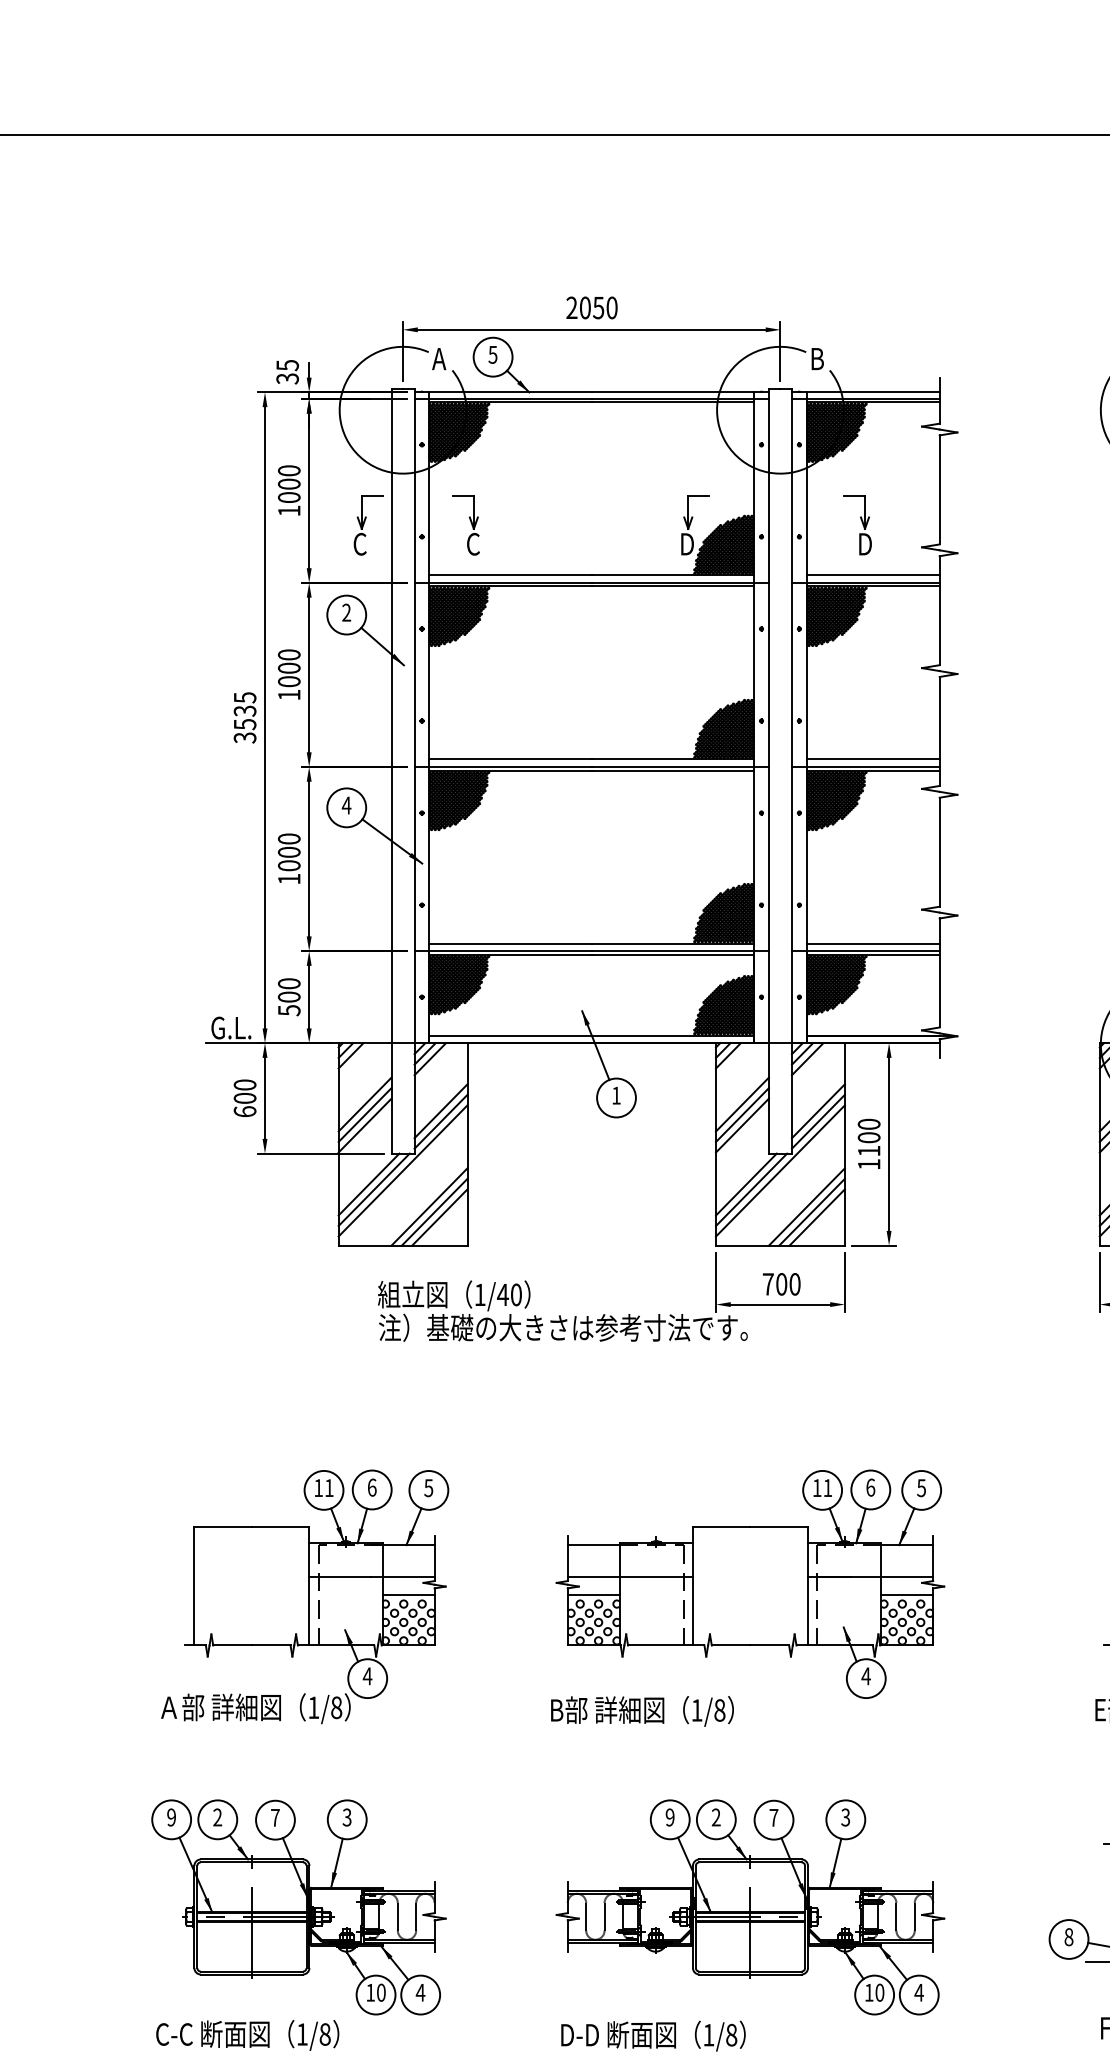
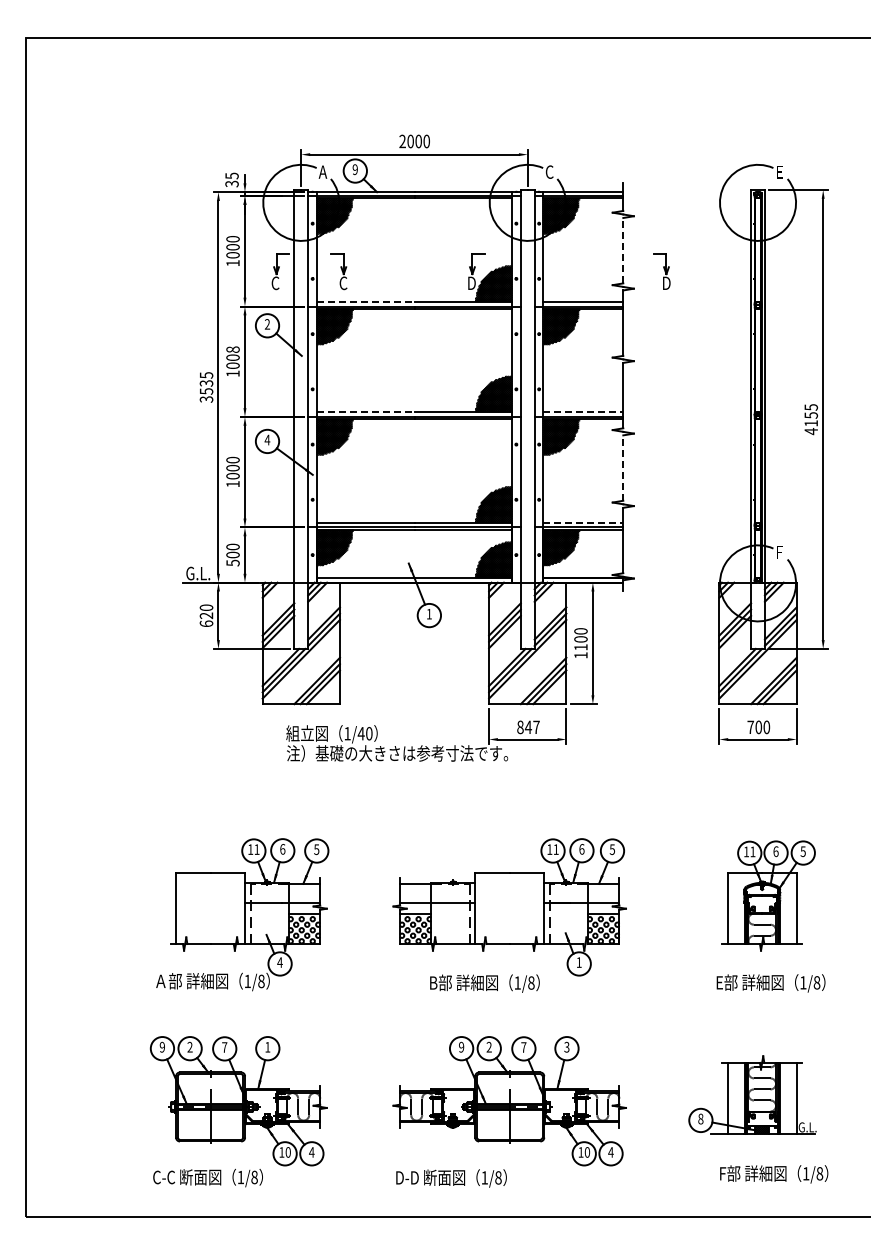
text: (598, 307) -> (418, 141), 2050 -> 2000
text: (491, 354) -> (354, 169), 5 -> 9
text: (816, 357) -> (549, 171), B -> C
line: (940, 489) -> (623, 250), solid -> dashed
part: (856, 524) -> (661, 271), moved
line: (510, 574) -> (365, 301), solid -> dashed
text: (290, 654) -> (233, 349), 1000 -> 1008
line: (510, 759) -> (365, 412), solid -> dashed
line: (873, 759) -> (583, 412), solid -> dashed
line: (940, 852) -> (623, 468), solid -> dashed
line: (873, 942) -> (583, 522), solid -> dashed
text: (245, 1097) -> (206, 615), 600 -> 620
text: (781, 1284) -> (528, 727), 700 -> 847
text: (866, 1676) -> (579, 962), 4 -> 1
text: (641, 1711) -> (484, 983), moved
text: (346, 1816) -> (267, 1046), 3 -> 1

